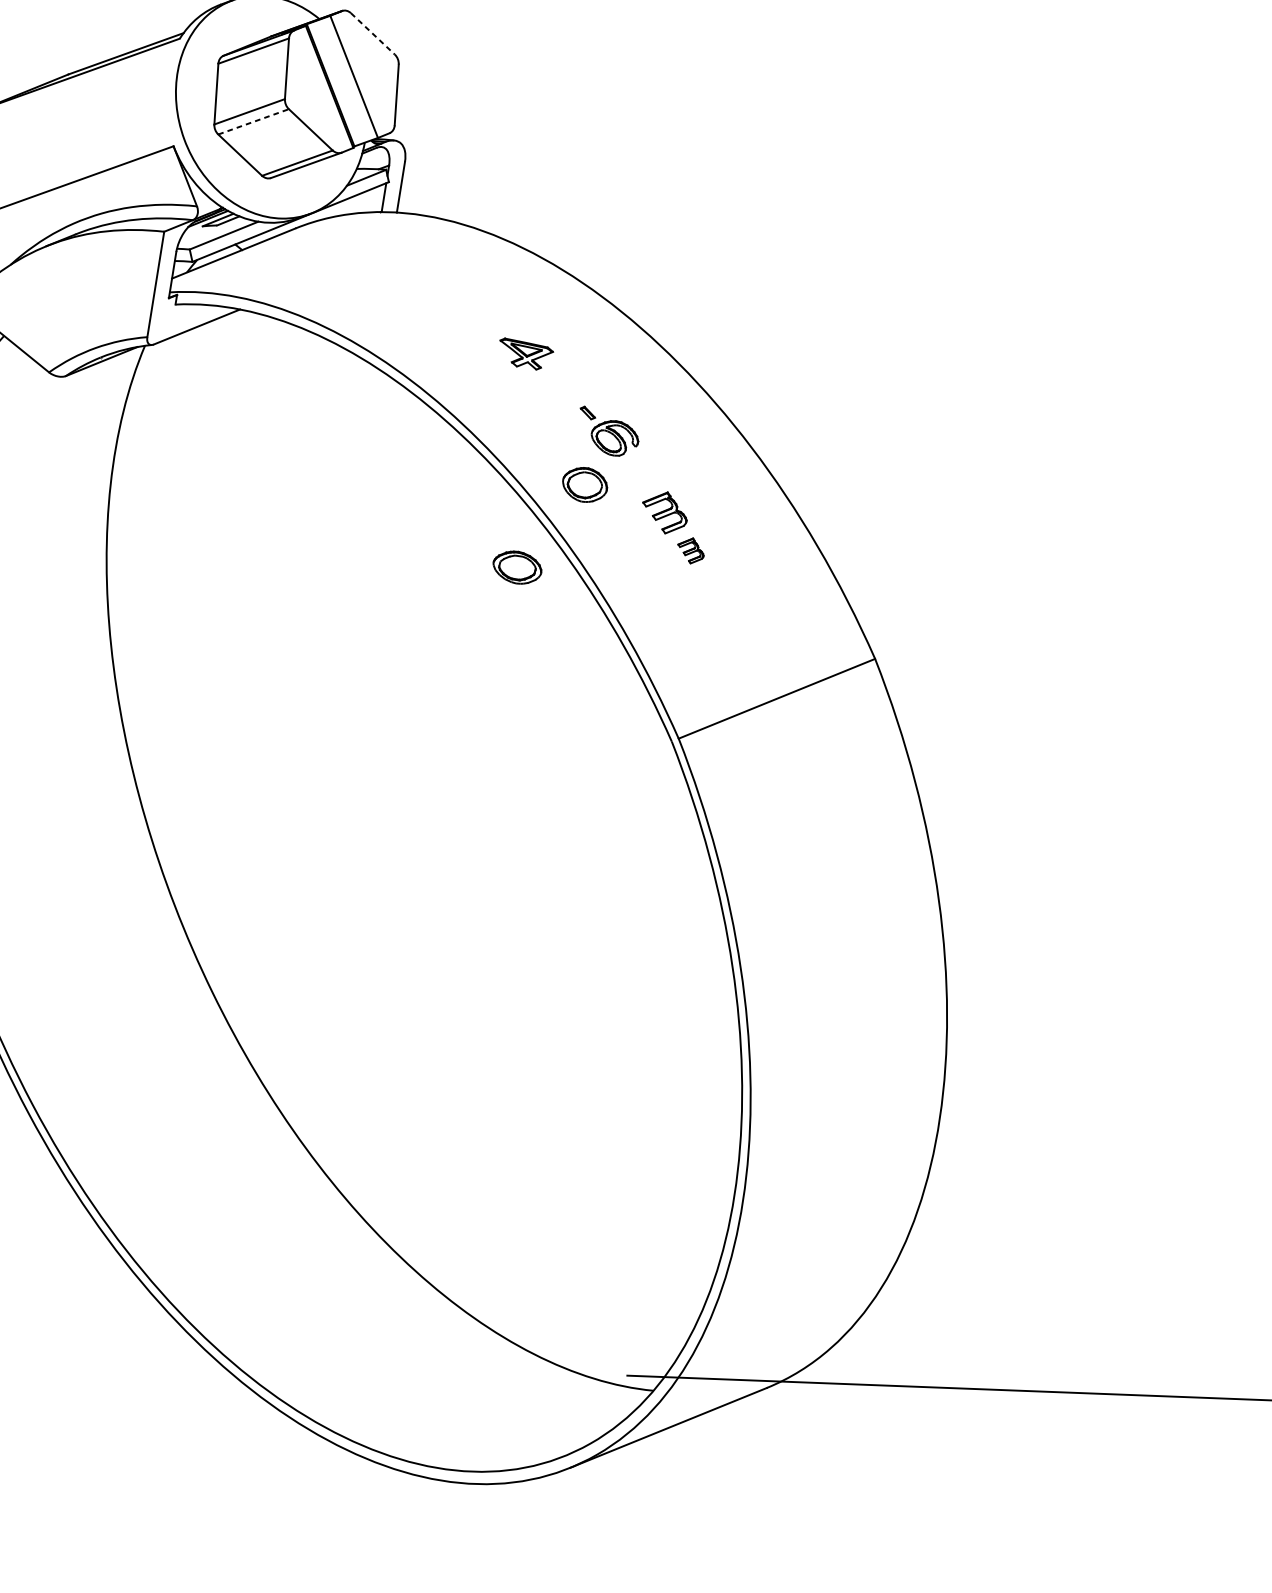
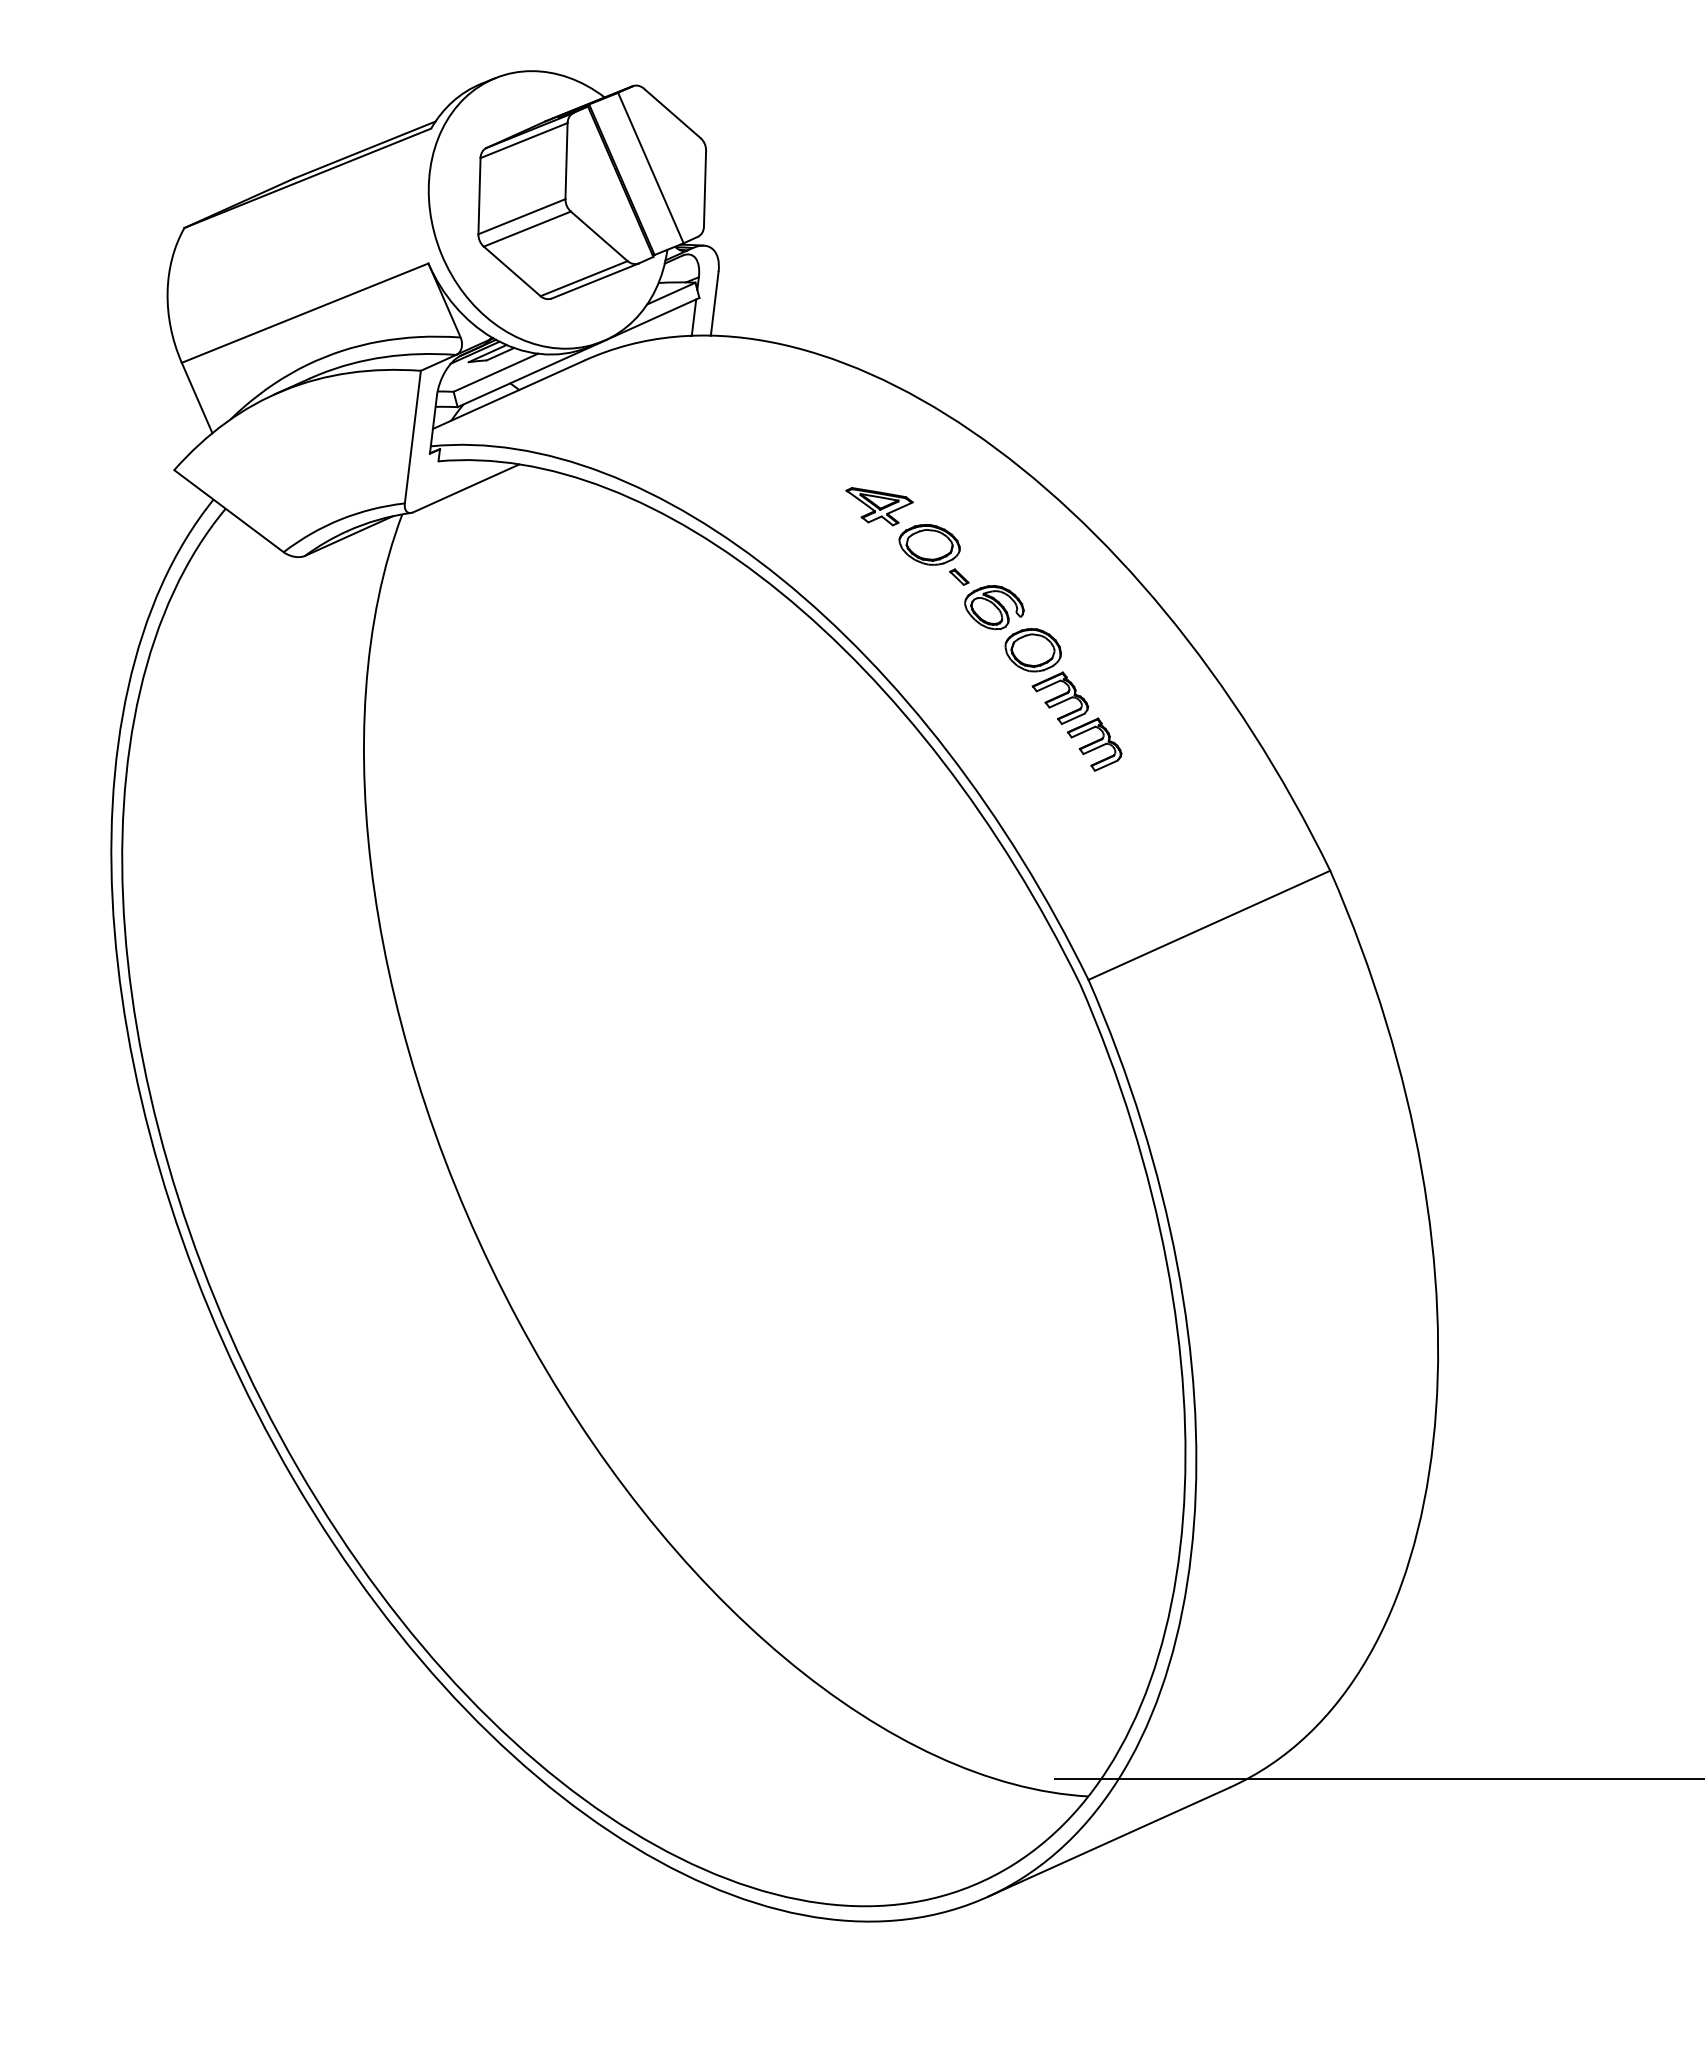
line: (373, 33) -> (672, 113), dashed -> solid
line: (253, 122) -> (527, 229), dashed -> solid
part: (584, 485) -> (1032, 650), moved
part: (690, 550) -> (1094, 744), size x1.67
part: (517, 567) -> (929, 544), moved

